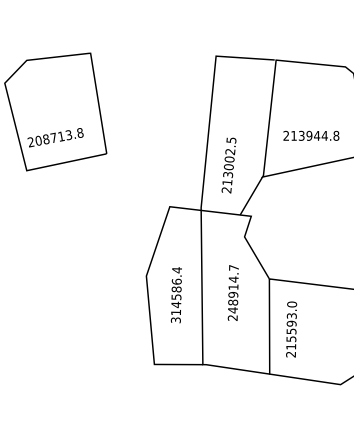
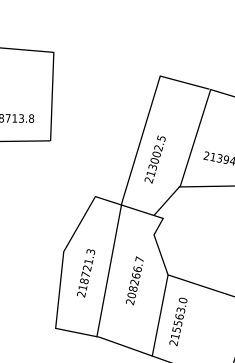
text: (228, 165) -> (154, 159), moved
text: (233, 294) -> (134, 282), 248914.7 -> 208266.7
text: (176, 295) -> (86, 273), 314586.4 -> 218721.3
text: (291, 323) -> (179, 316), 215593.0 -> 215563.0

